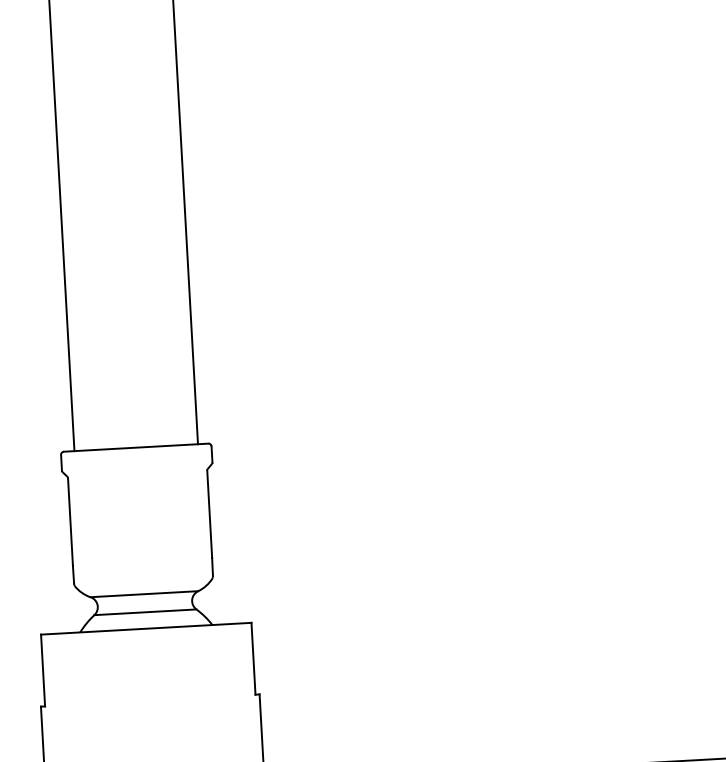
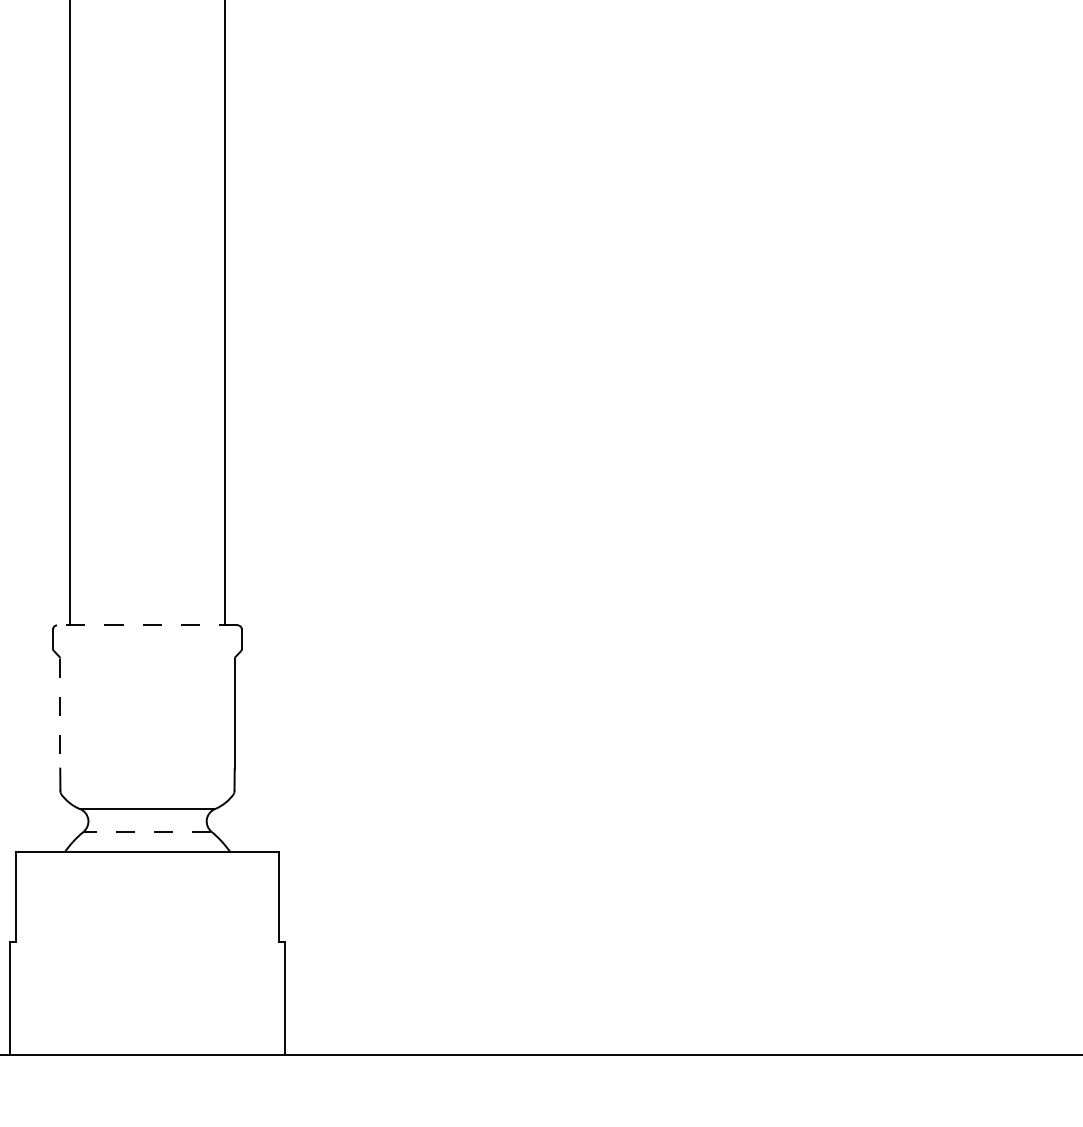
line: (135, 447) -> (146, 625), solid -> dashed
line: (70, 522) -> (60, 714), solid -> dashed
line: (145, 612) -> (147, 831), solid -> dashed

